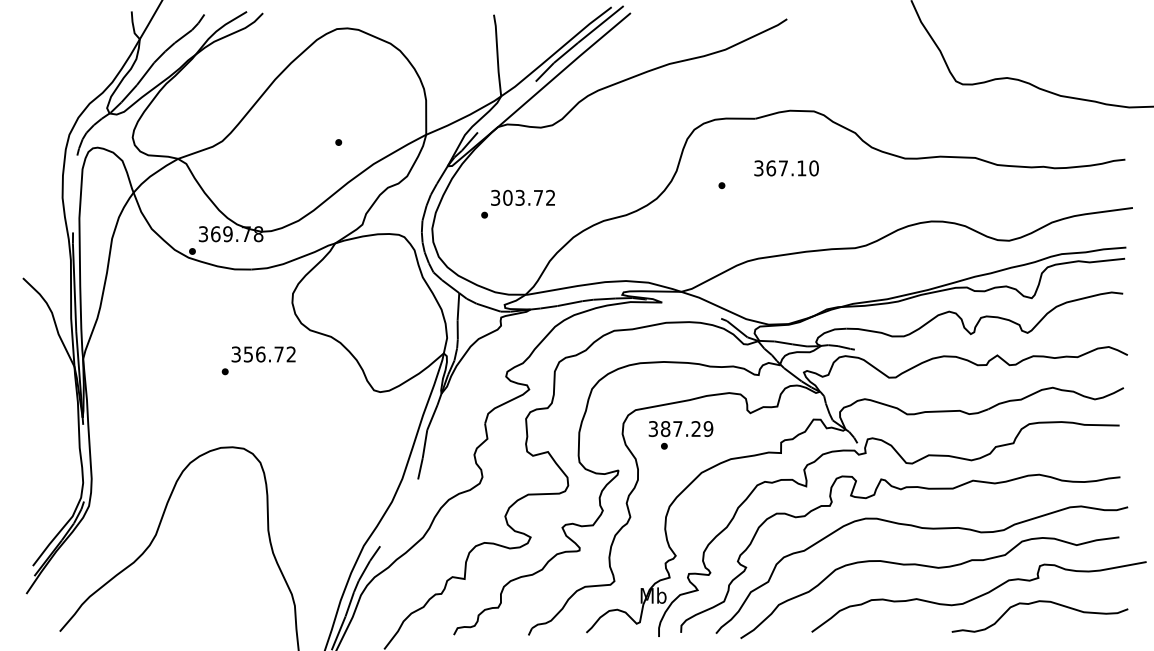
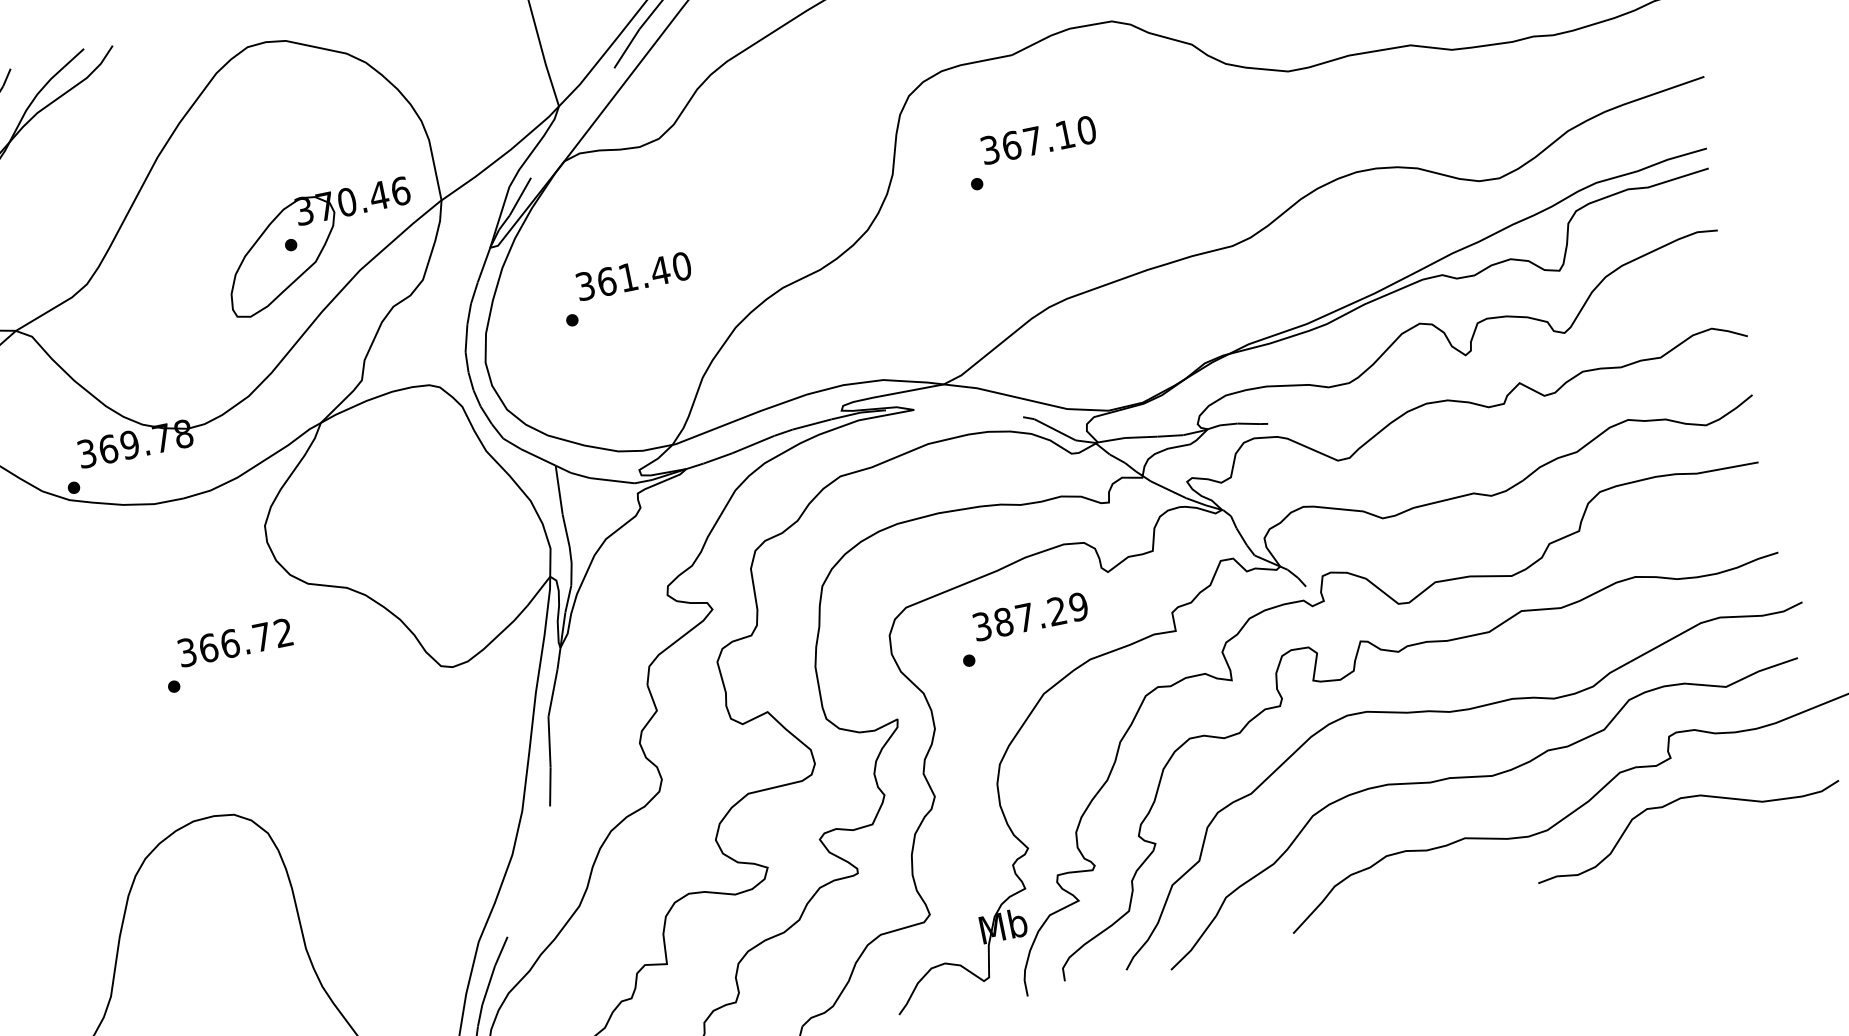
part: (353, 147) -> (318, 248), added
text: (786, 168) -> (1038, 140), moved
text: (529, 197) -> (644, 273), 303.72 -> 361.40
text: (248, 354) -> (208, 648), 356.72 -> 366.72
text: (680, 428) -> (1029, 616), moved

